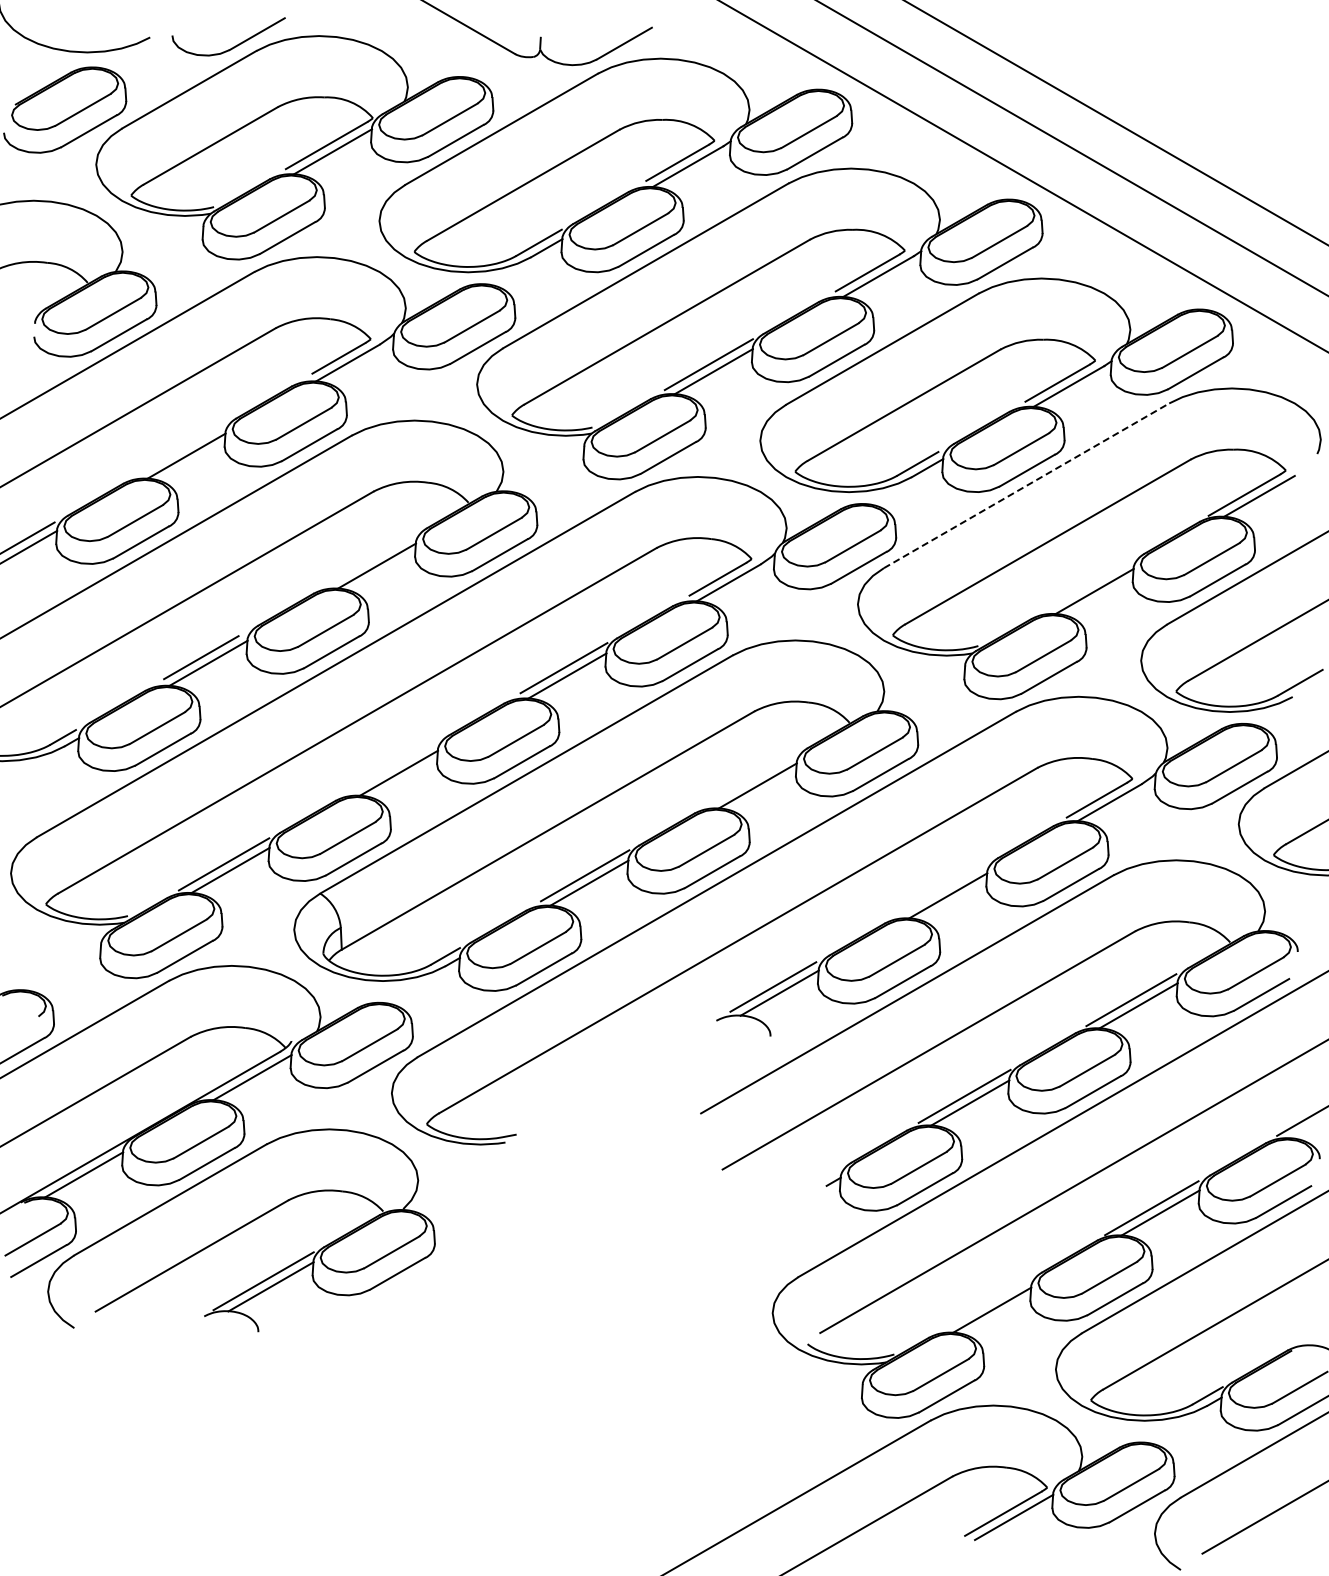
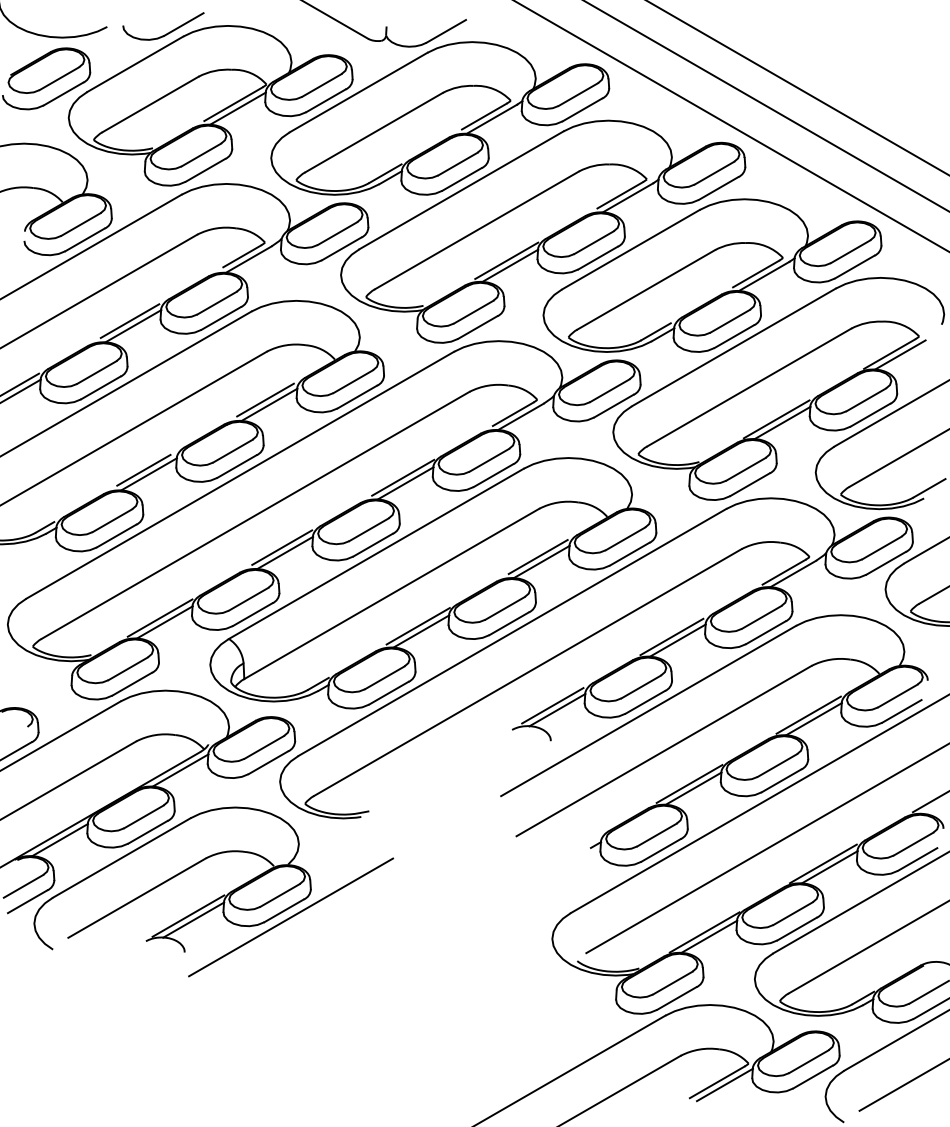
line: (181, 448) -> (129, 320), added
line: (1026, 485) -> (733, 347), dashed -> solid
line: (371, 559) -> (265, 400), added
line: (1086, 585) -> (776, 418), added
line: (394, 765) -> (281, 547), added
line: (752, 778) -> (537, 556), added
line: (939, 890) -> (671, 636), added
line: (406, 1282) -> (290, 917), added
line: (985, 1303) -> (704, 932), added

